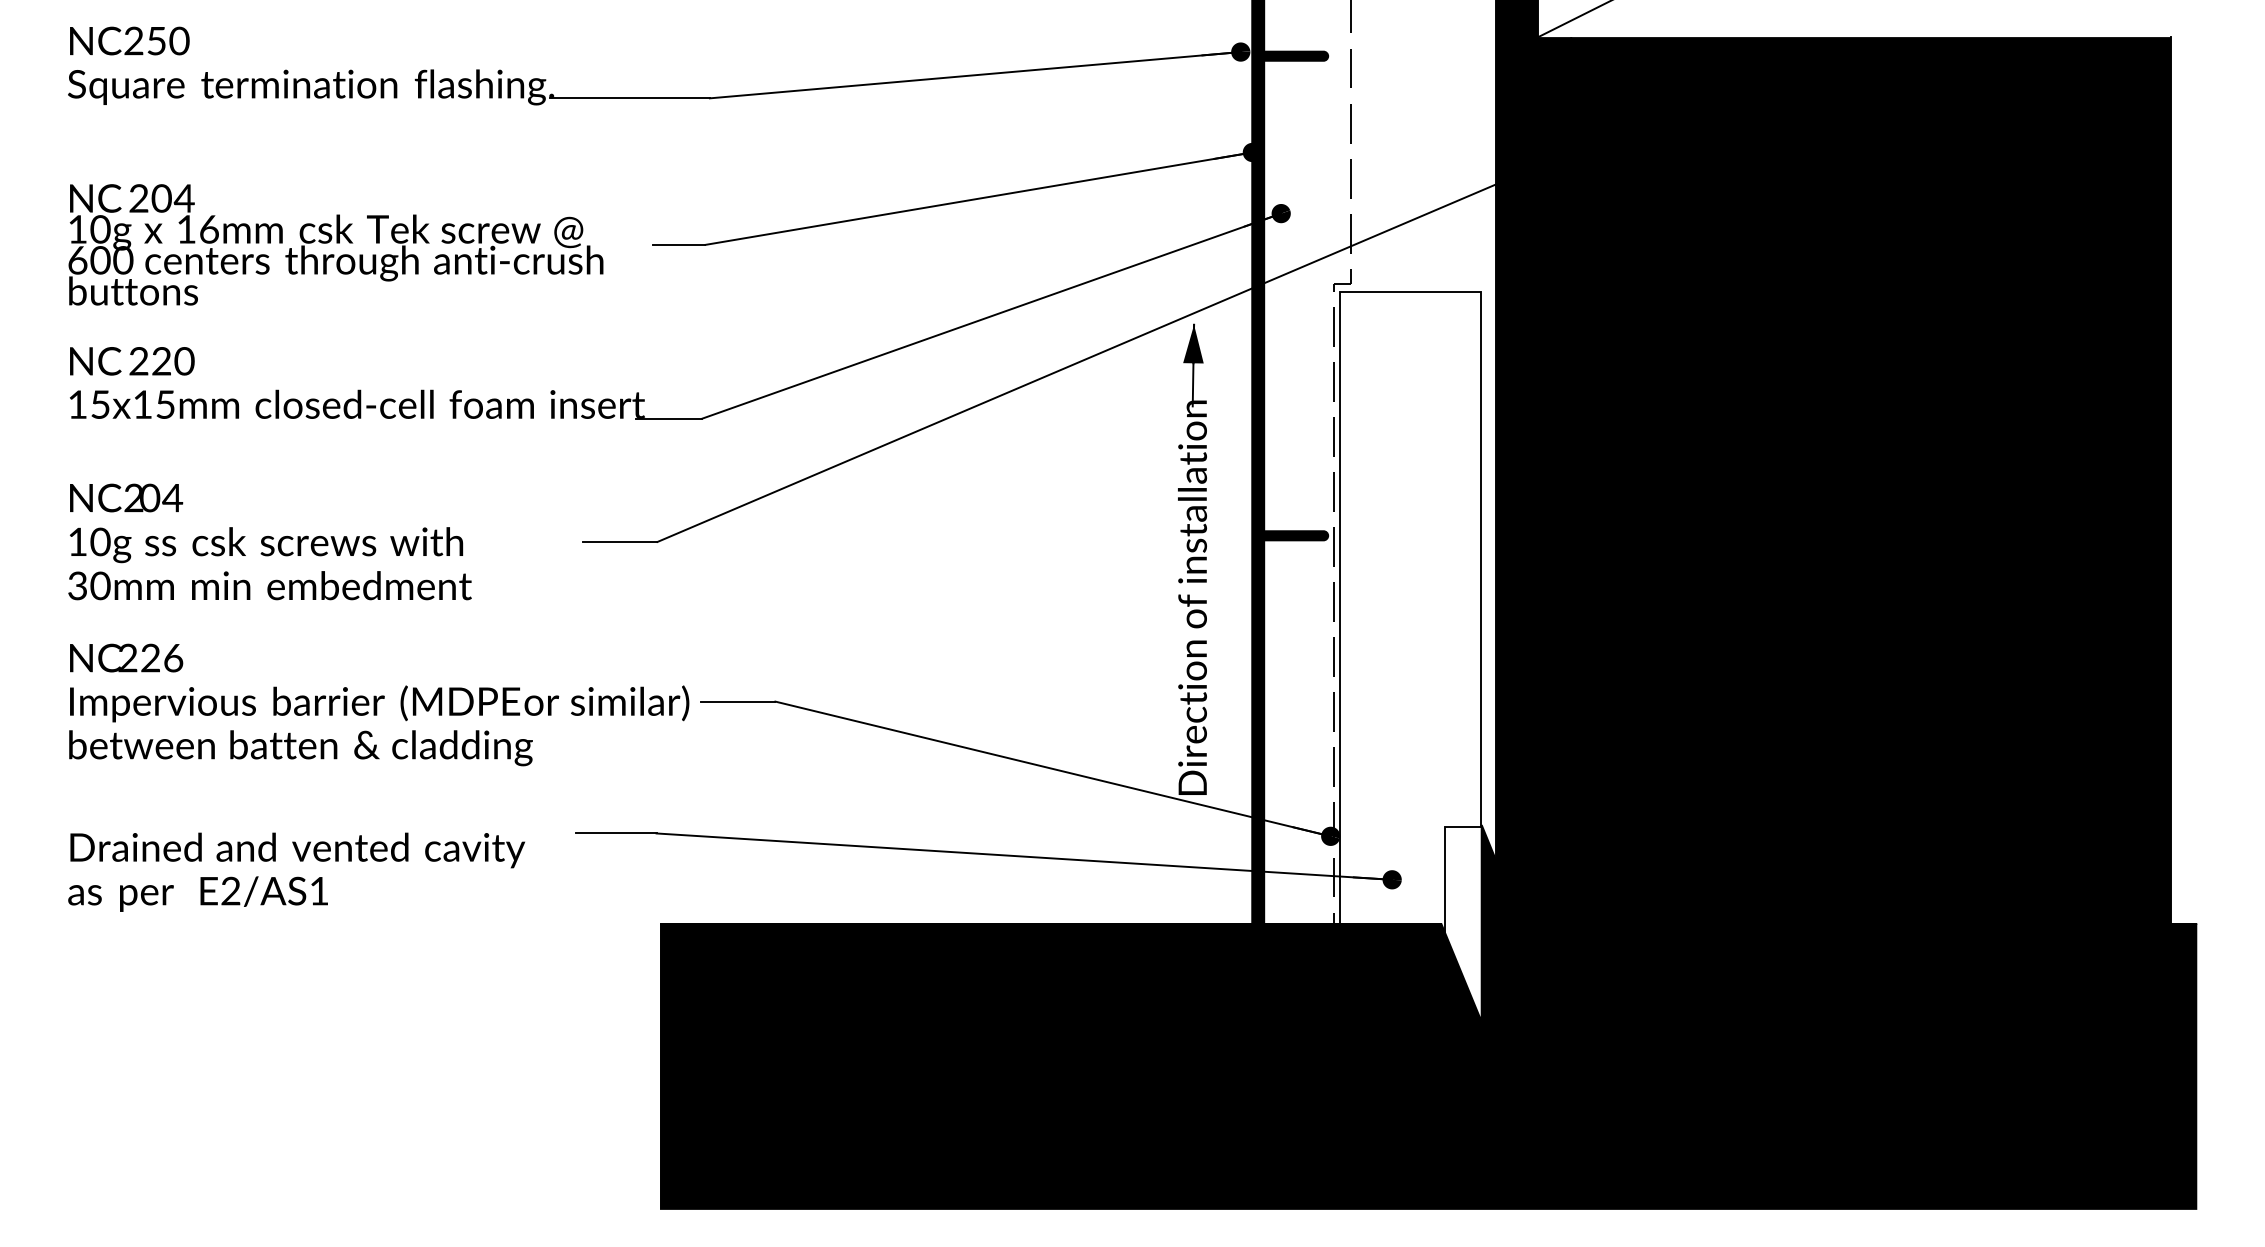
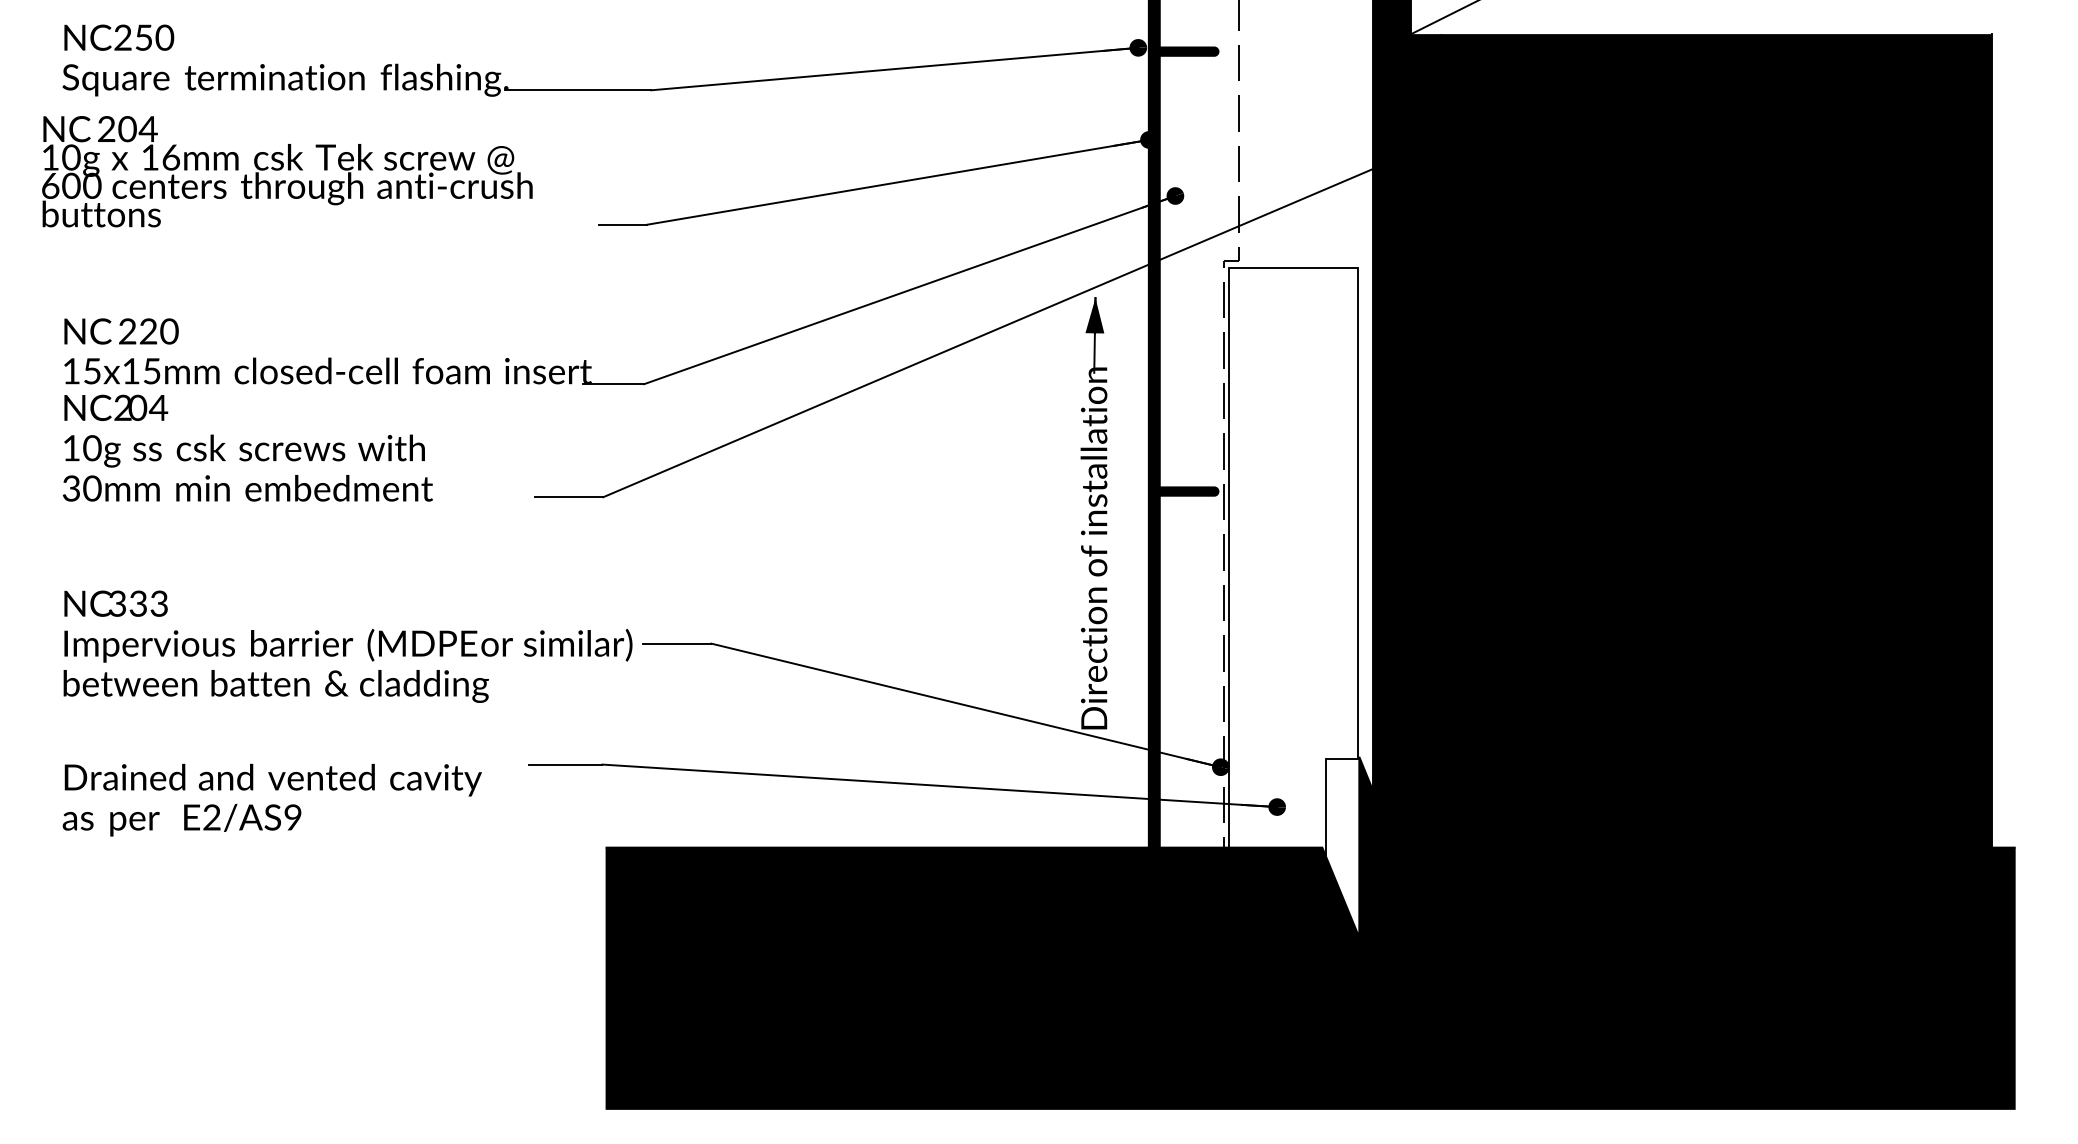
text: (336, 244) -> (287, 171), moved
text: (269, 541) -> (247, 447), moved
text: (150, 657) -> (138, 603), 226 -> 333
text: (318, 891) -> (292, 817), E2/AS1 -> E2/AS9

